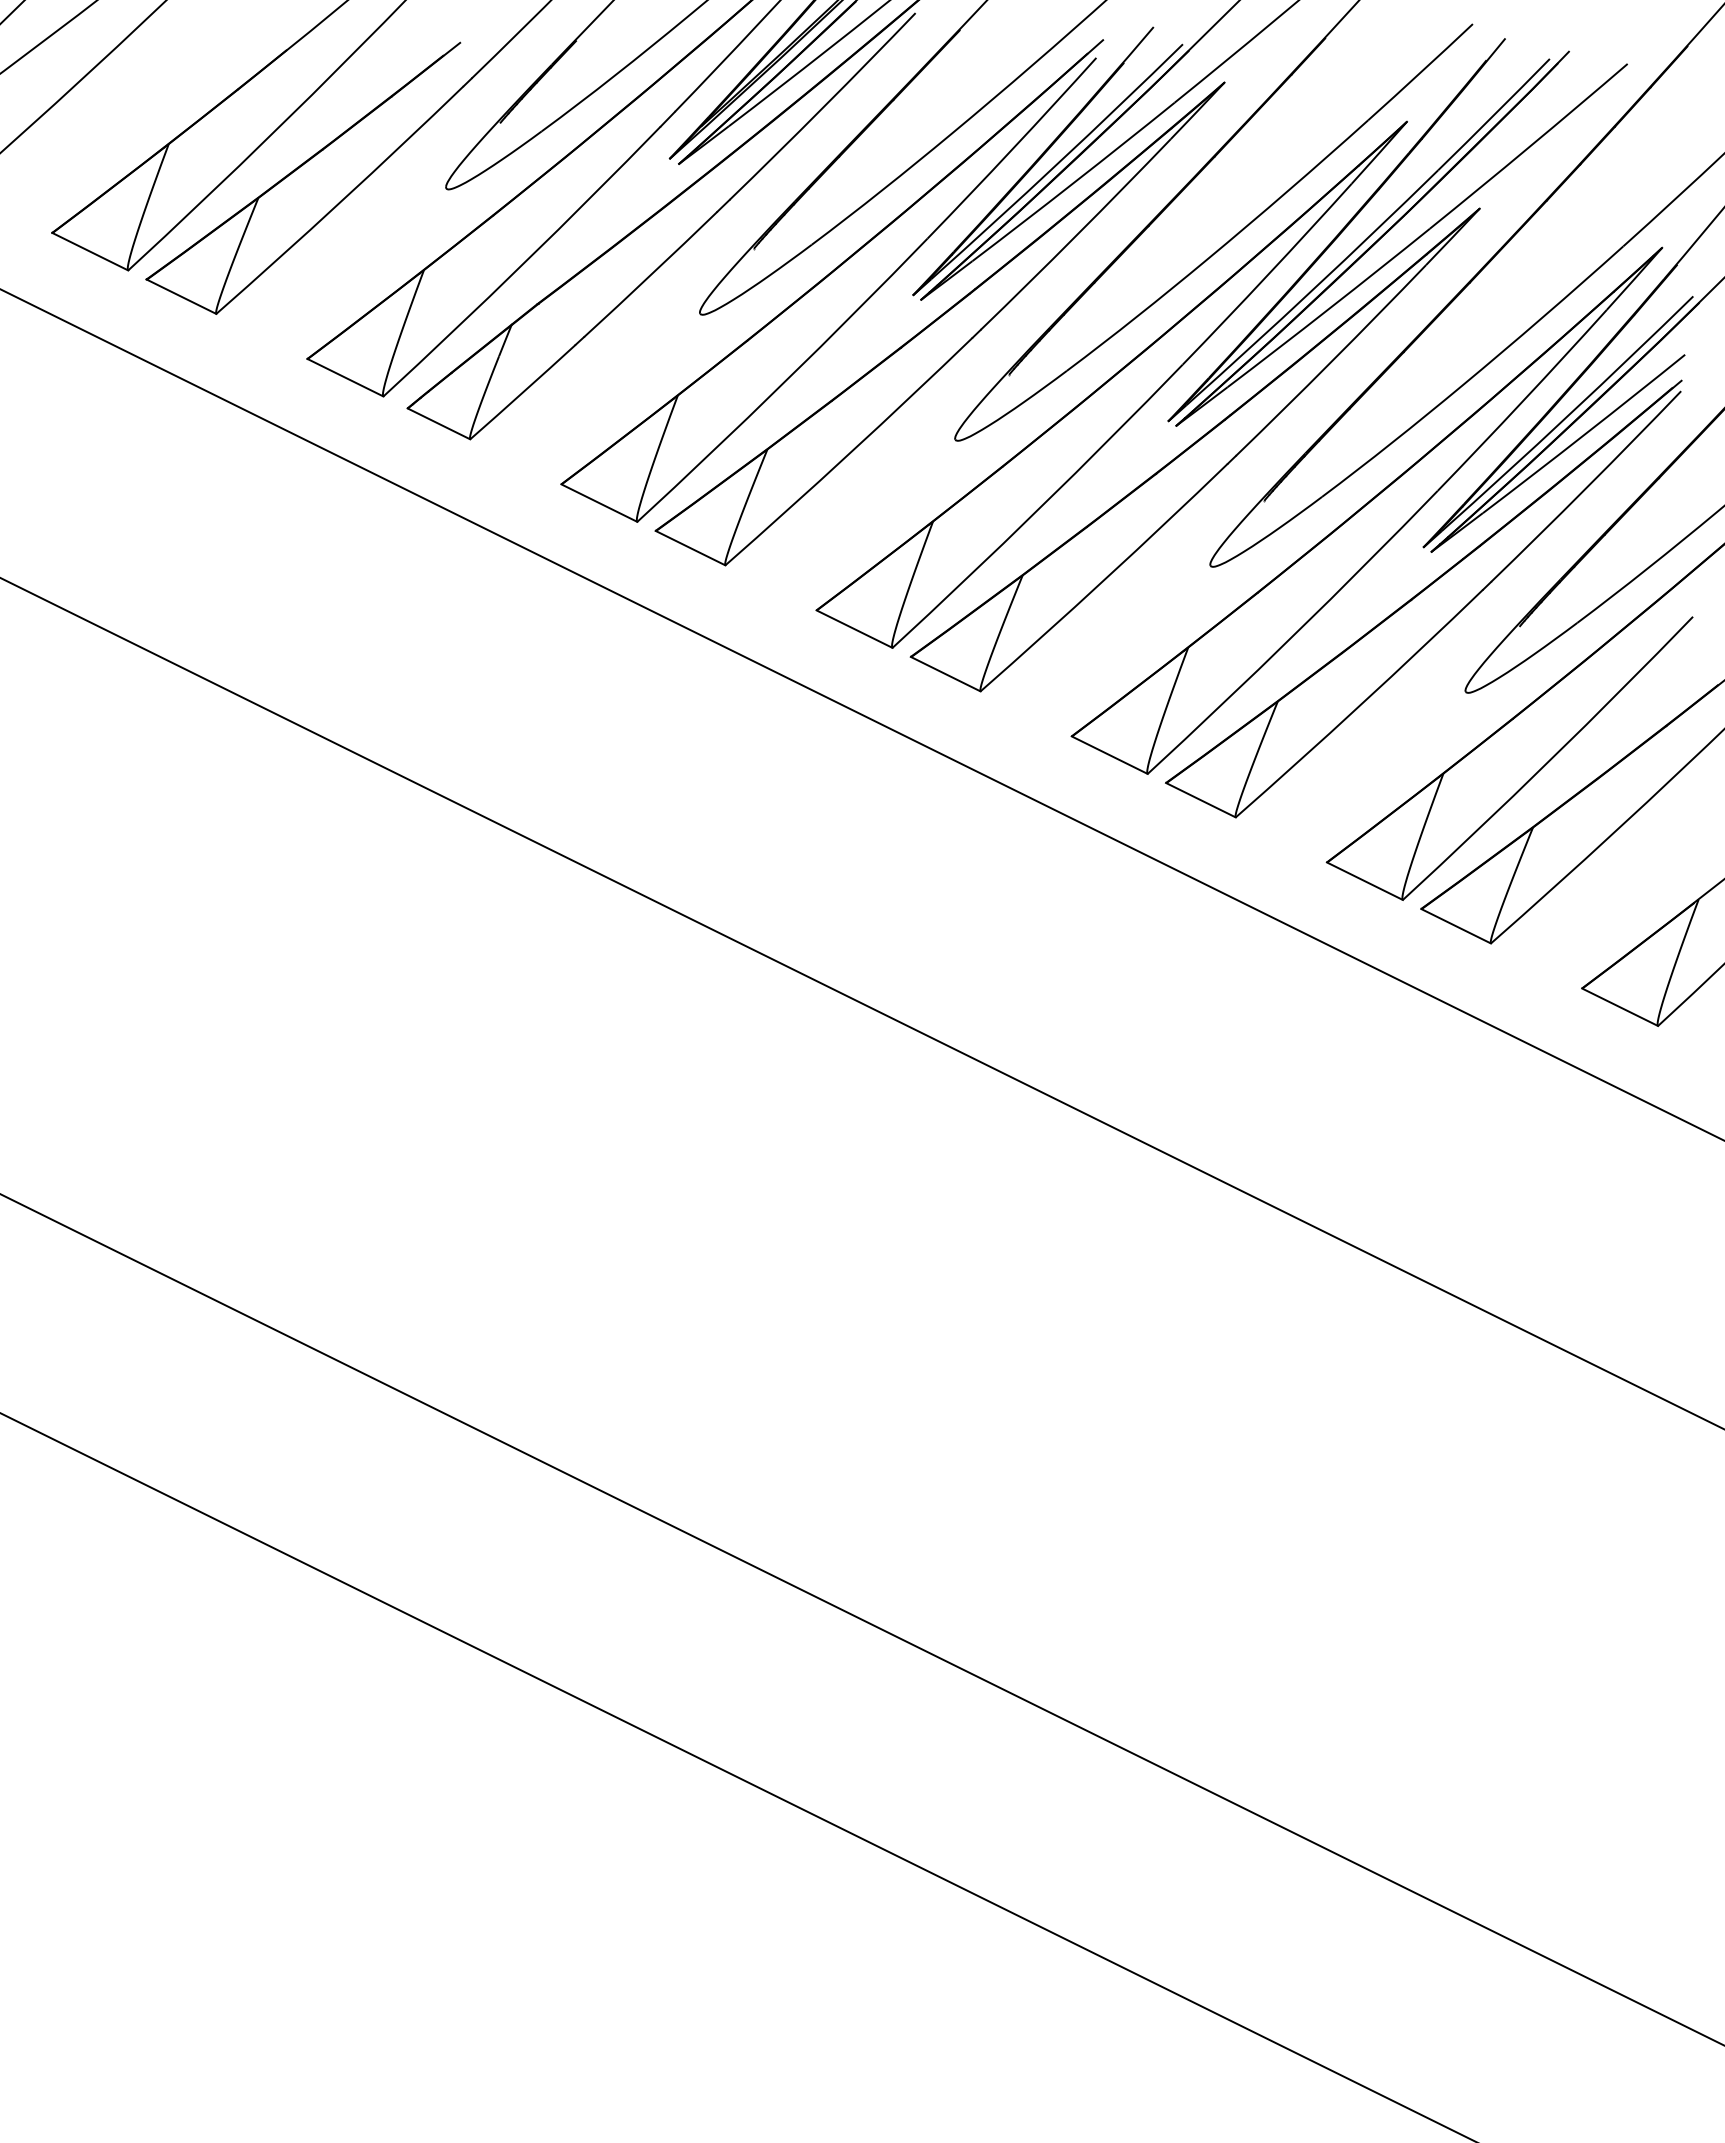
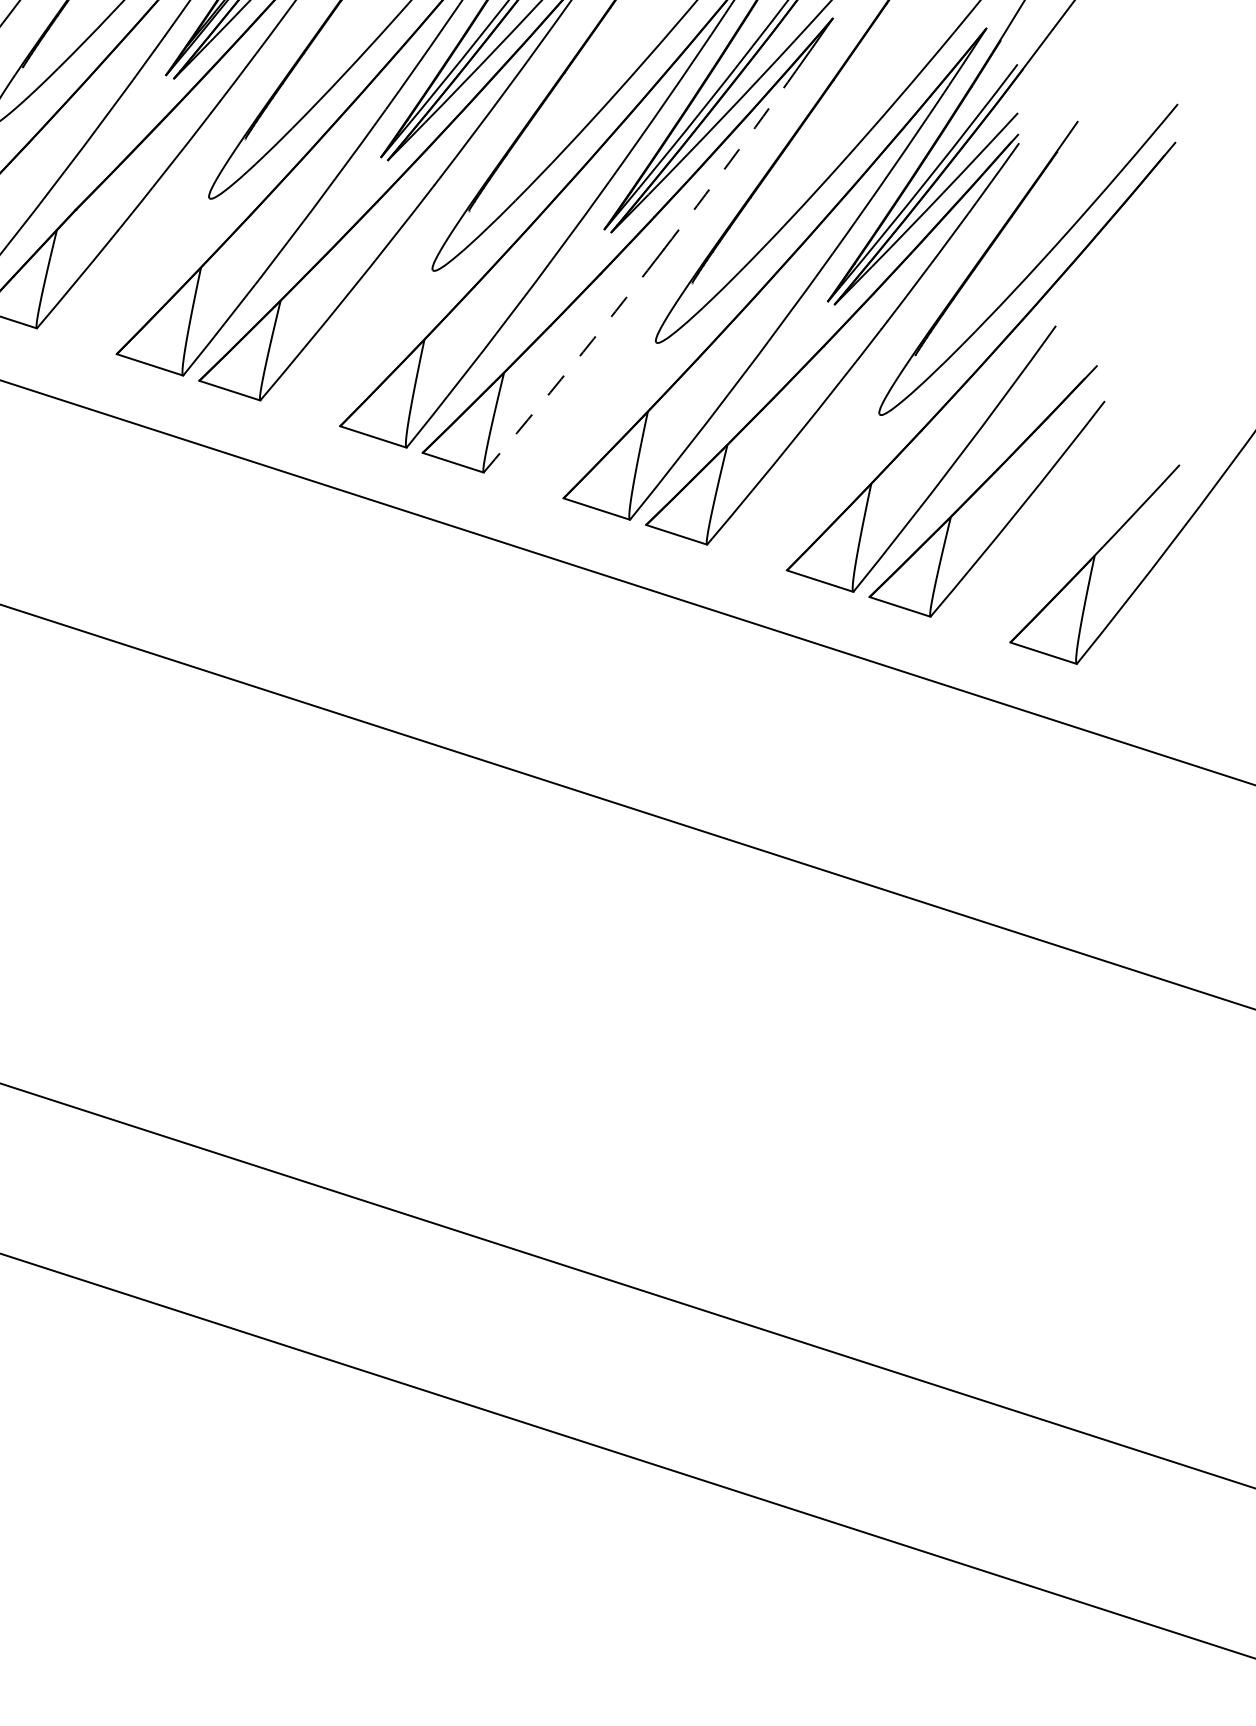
arc: (1331, 361) -> (730, 161), solid -> dashed
arc: (1105, 578) -> (572, 365), solid -> dashed

